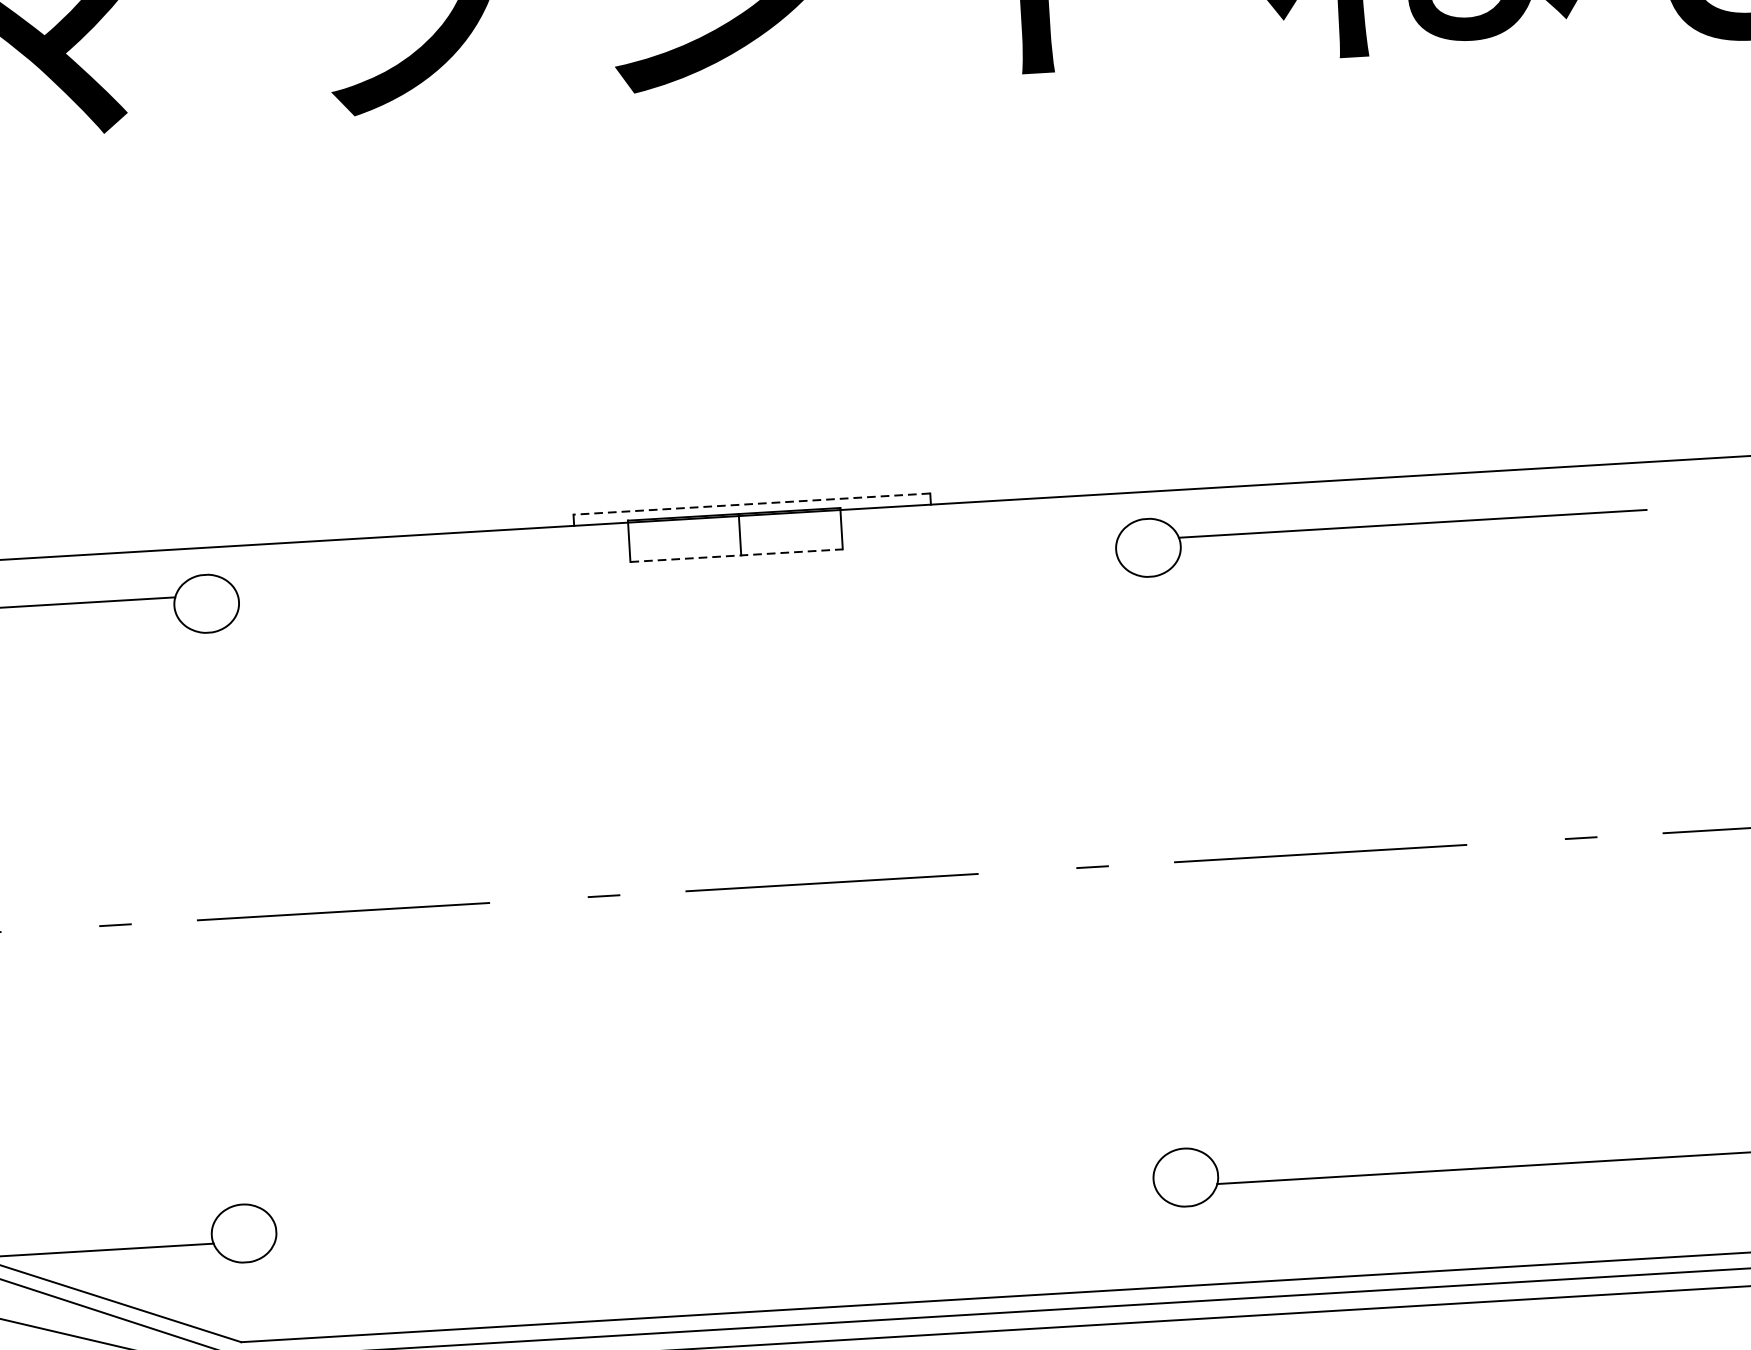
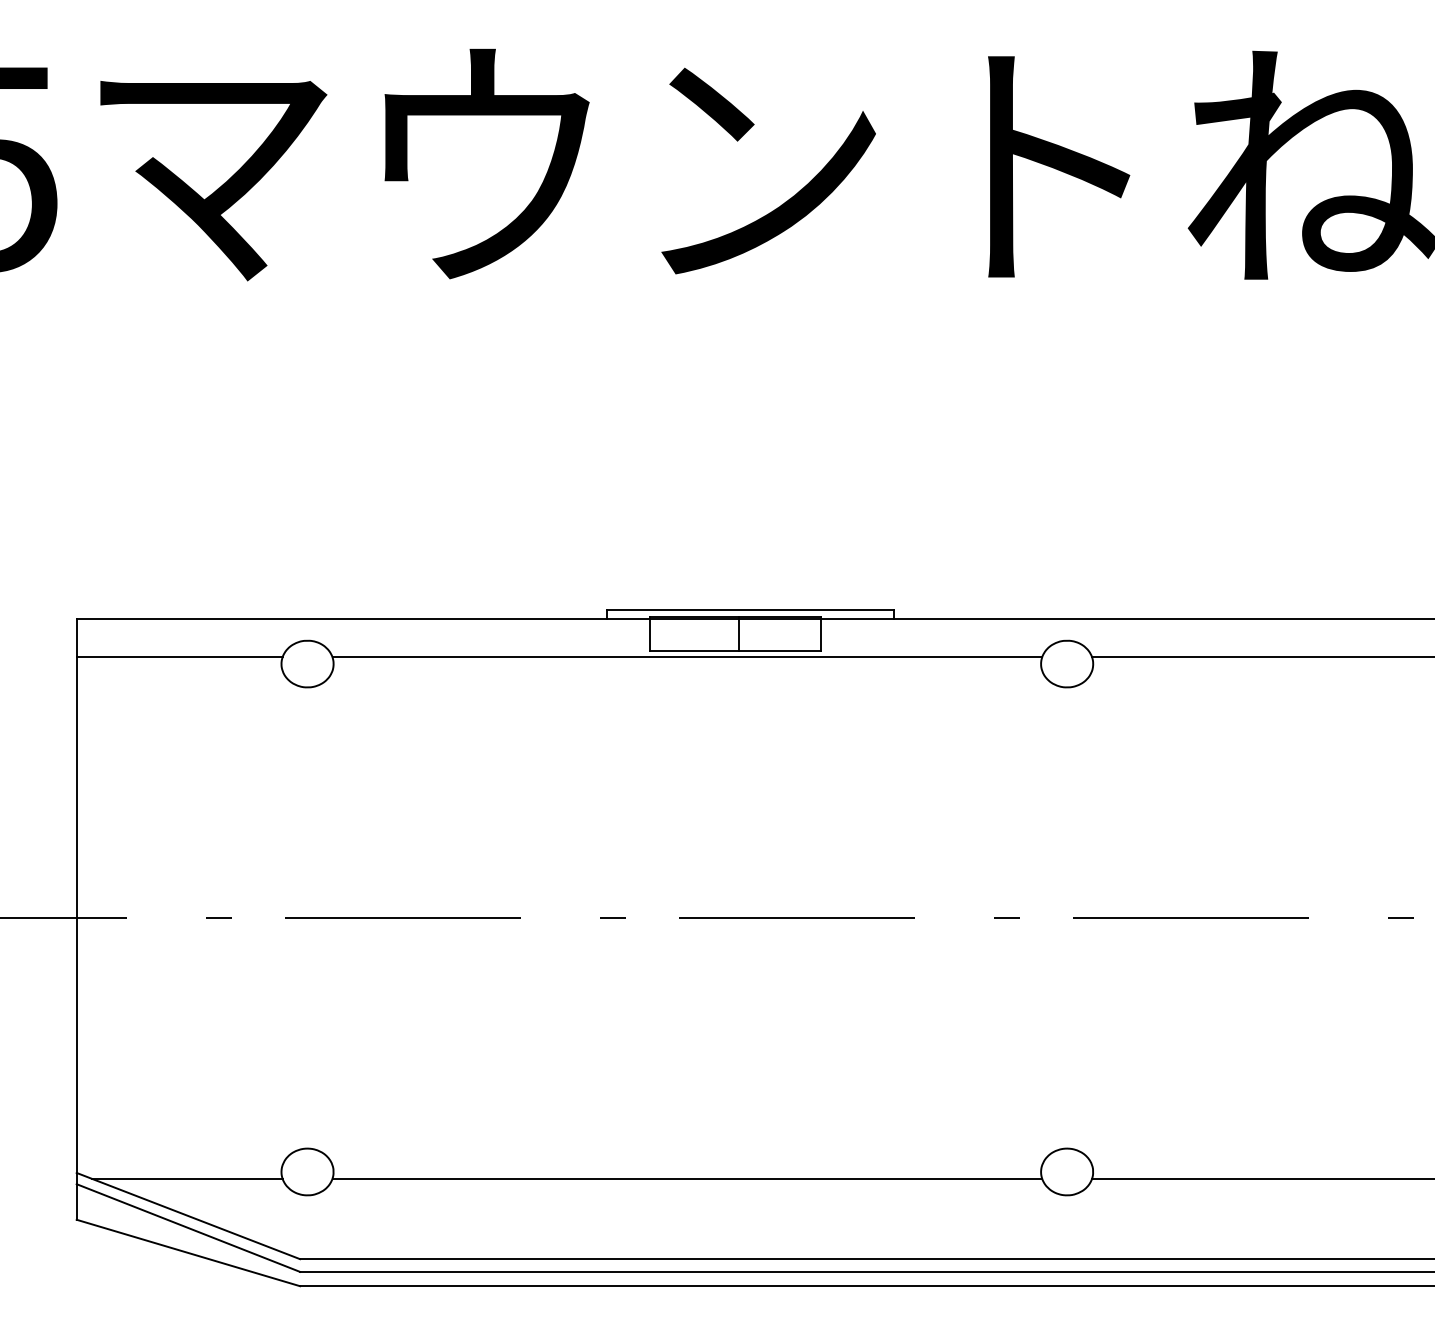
line: (751, 503) -> (750, 609), dashed -> solid
line: (736, 555) -> (735, 650), dashed -> solid
line: (677, 567) -> (687, 657), added
line: (715, 1213) -> (687, 1178), added

